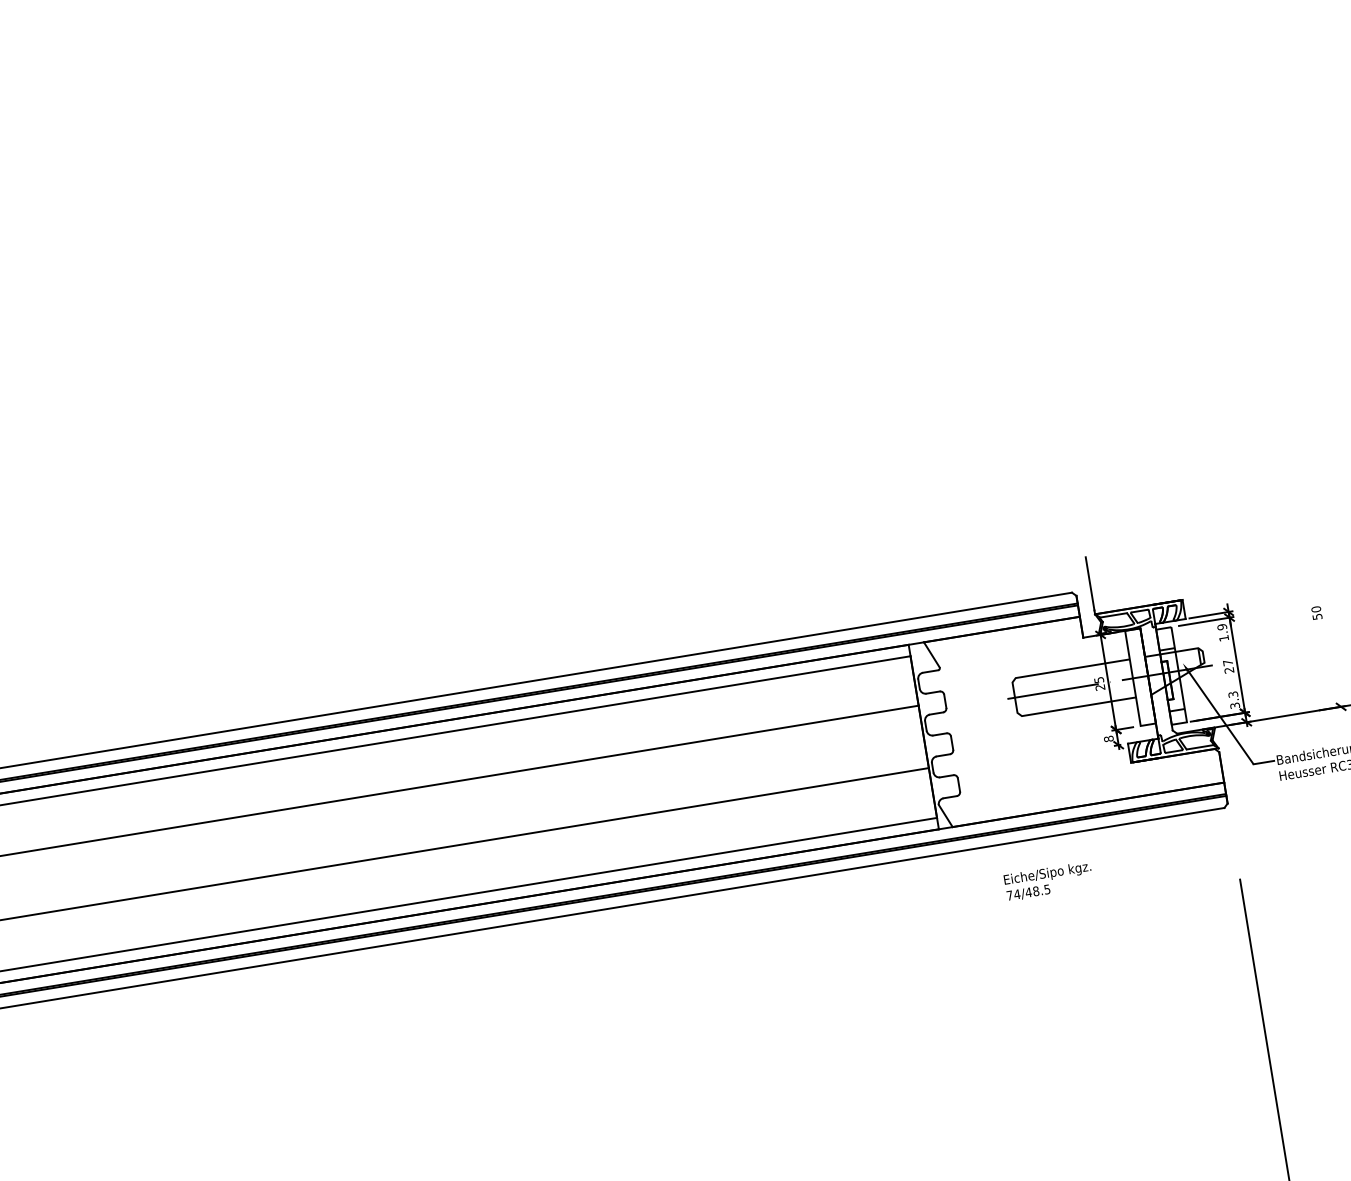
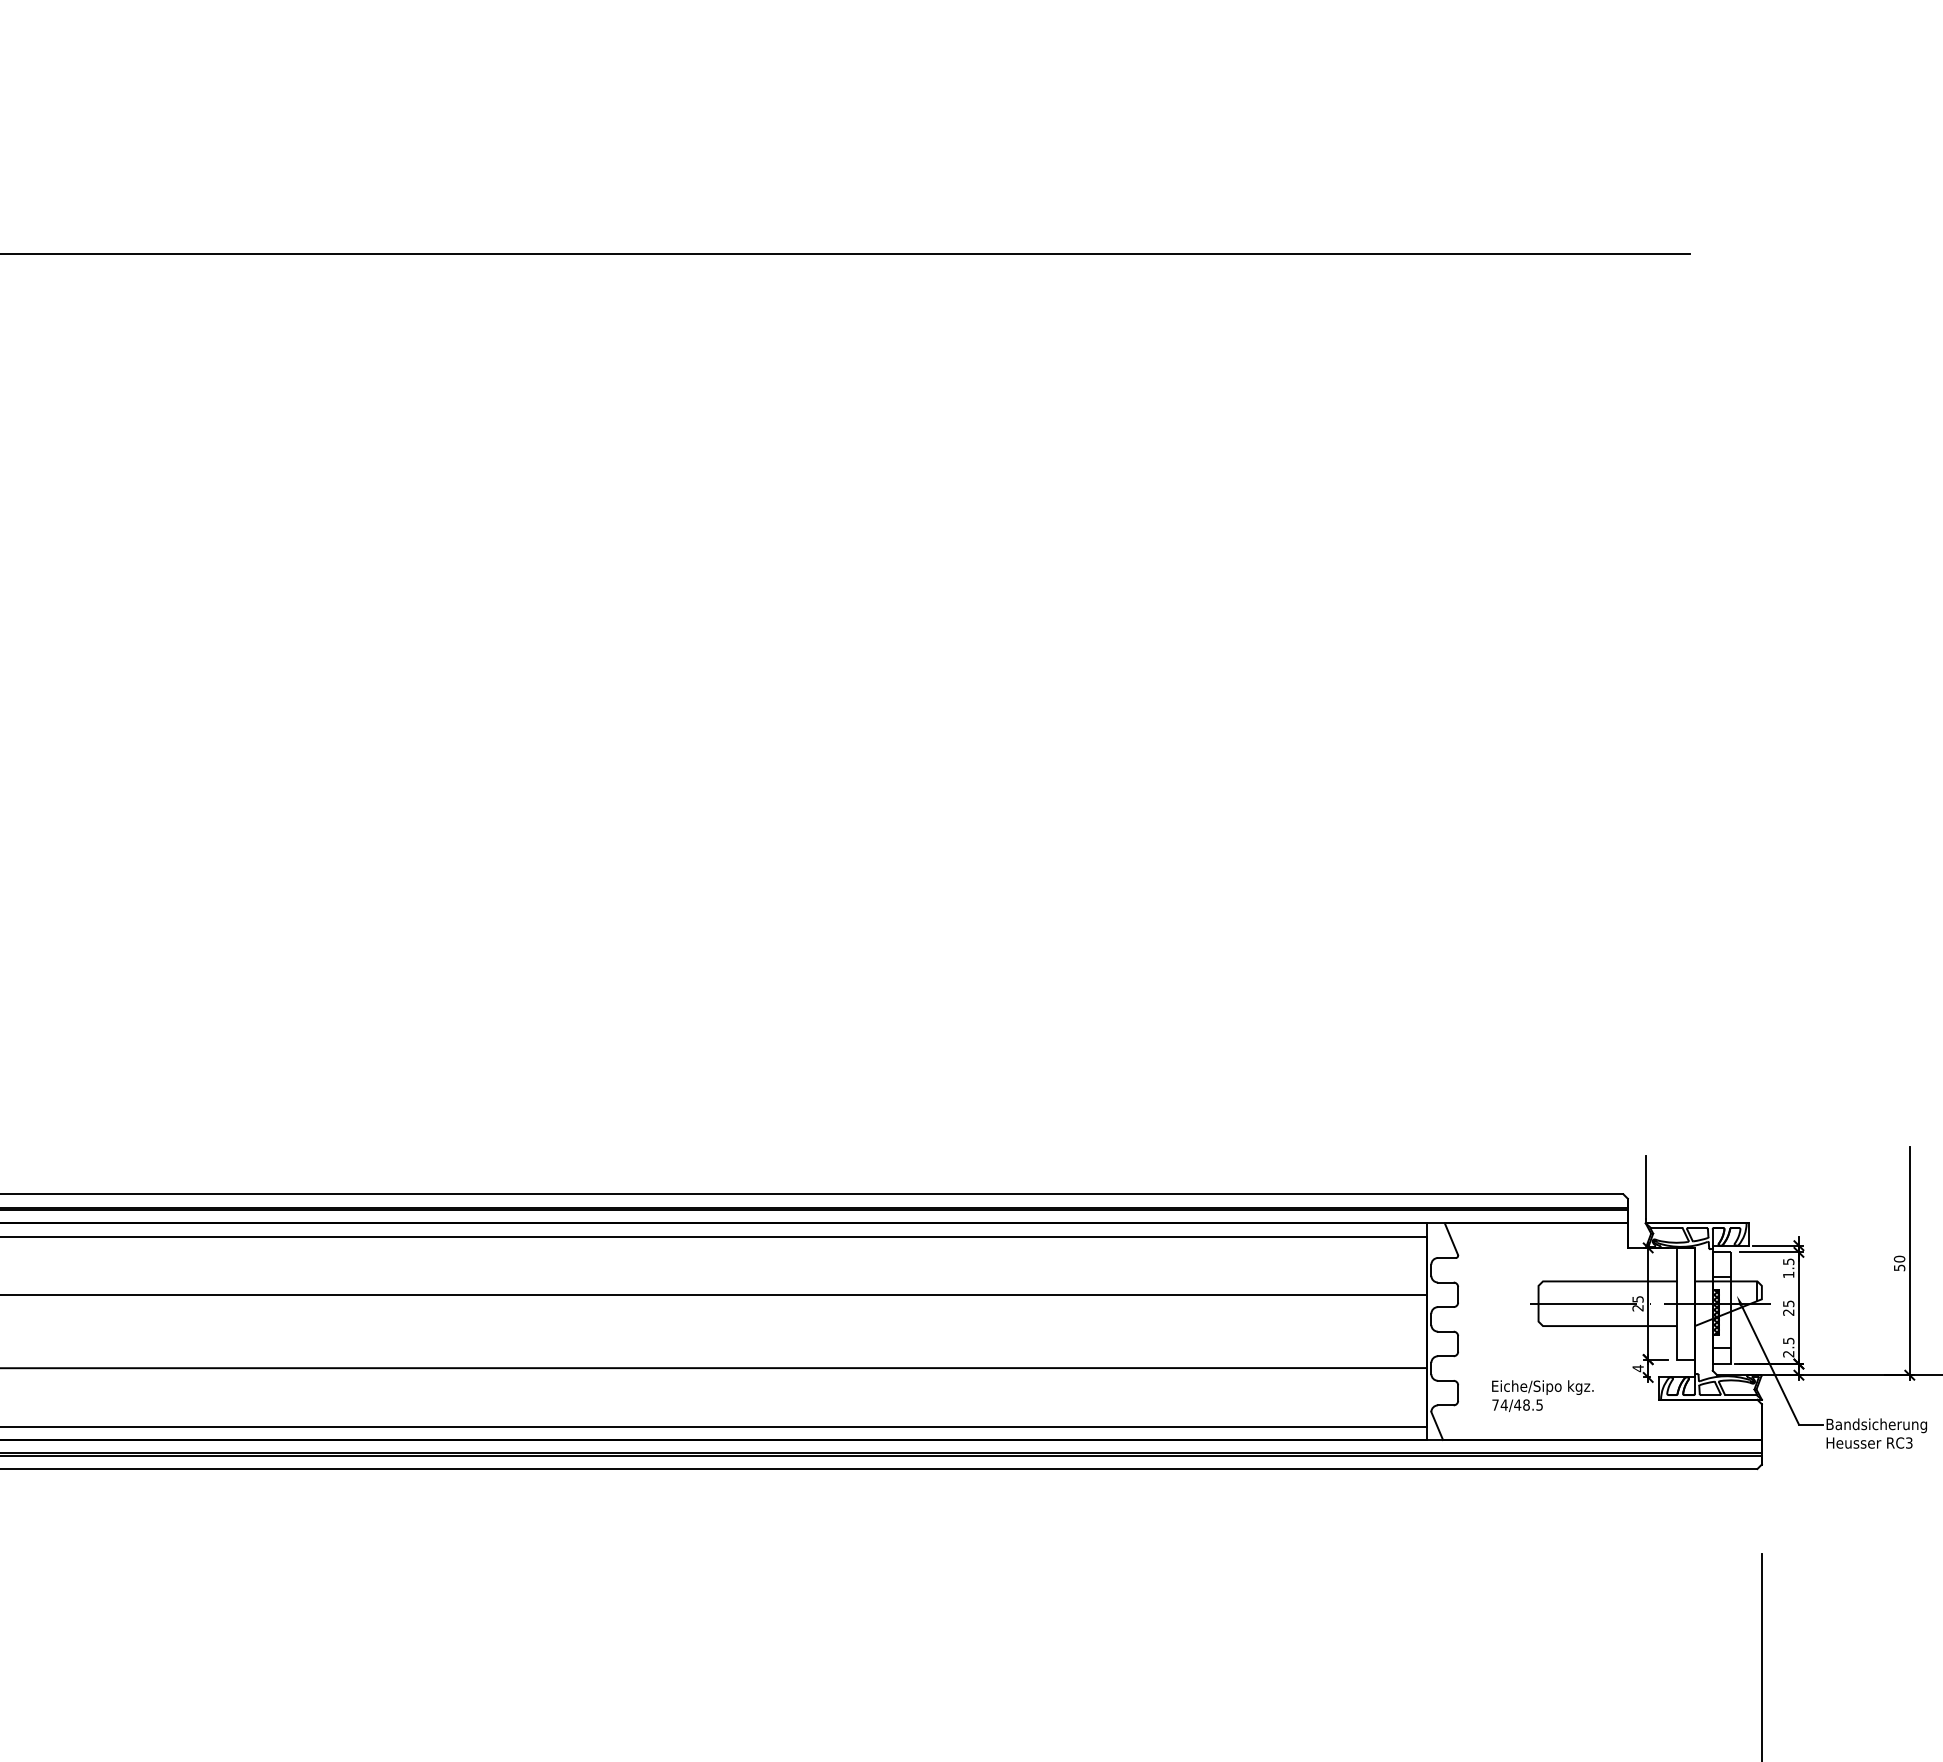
line: (1325, 611) -> (1909, 1263), added
text: (1221, 626) -> (1788, 1261), 1.9 -> 1.5
text: (1227, 662) -> (1788, 1303), 27 -> 25
hatch: (1166, 680) -> (1715, 1312), added
text: (1233, 700) -> (1788, 1347), 3.3 -> 2.5
text: (1108, 739) -> (1637, 1368), 8 -> 4
text: (1048, 880) -> (1542, 1395), moved

